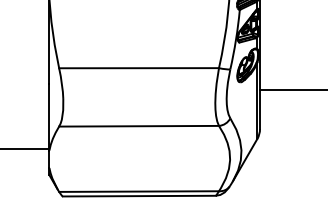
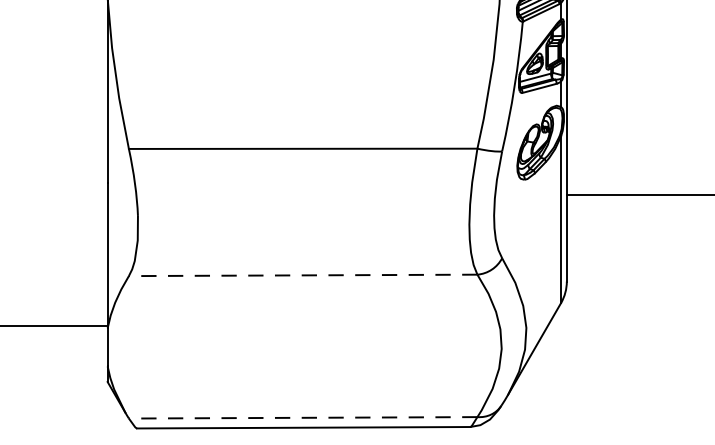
line: (139, 126) -> (304, 275), solid -> dashed
line: (139, 191) -> (304, 417), solid -> dashed

